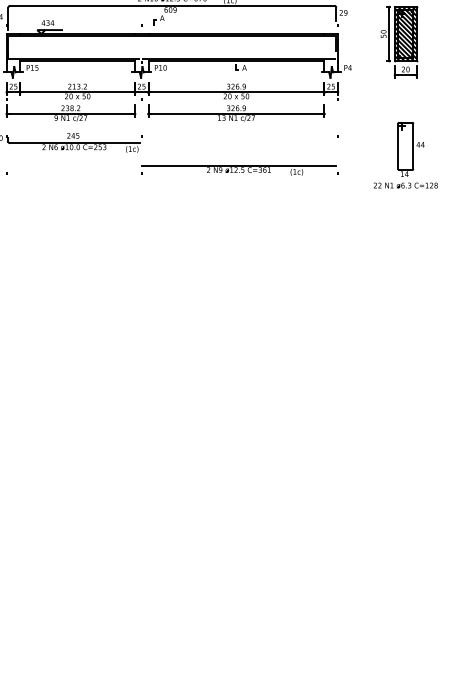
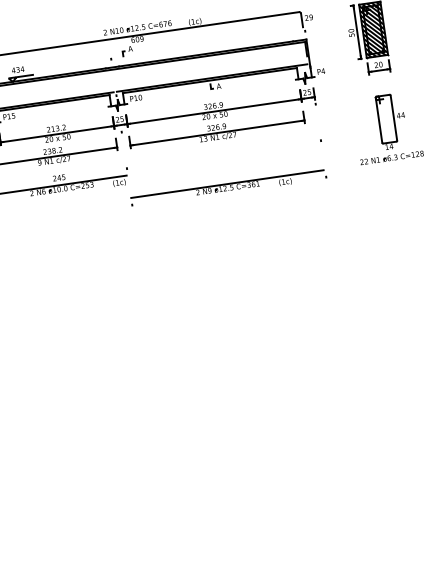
part: (405, 155) -> (387, 128), moved

